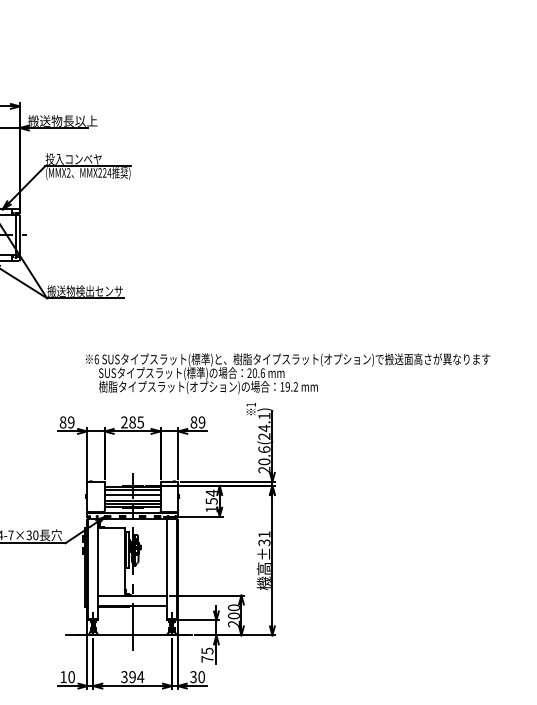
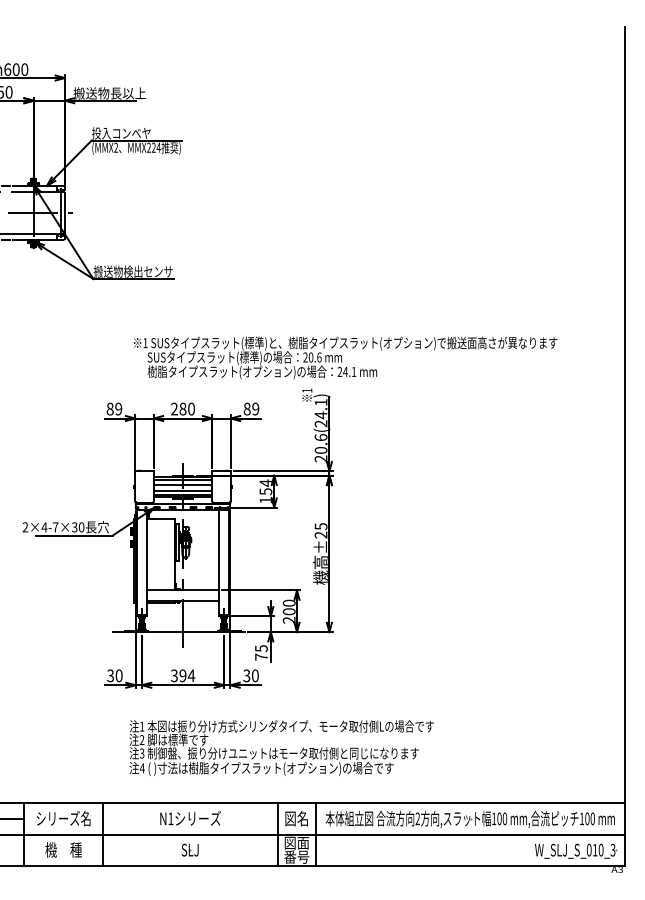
text: (96, 359) -> (145, 343), 6 -> 1
text: (288, 386) -> (346, 371), 19.2 -> 24.1
text: (140, 421) -> (191, 408), 285 -> 280
text: (263, 538) -> (320, 530), ±31 -> ±25
text: (63, 676) -> (110, 675), 10 -> 30

